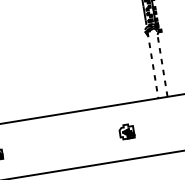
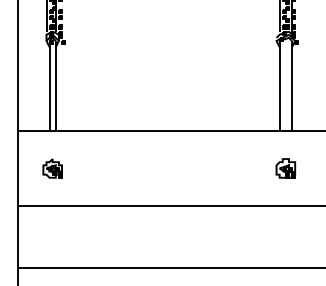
line: (162, 63) -> (292, 85), dashed -> solid
line: (152, 65) -> (279, 86), dashed -> solid
part: (126, 131) -> (285, 168), moved

